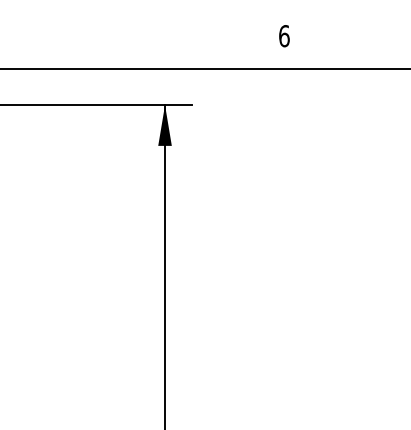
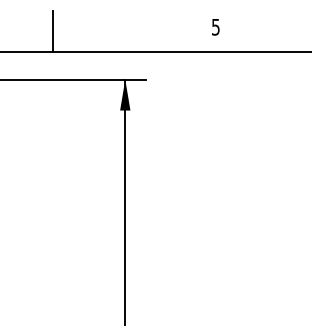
text: (284, 36) -> (215, 27), 6 -> 5
line: (70, 41) -> (53, 31), added

